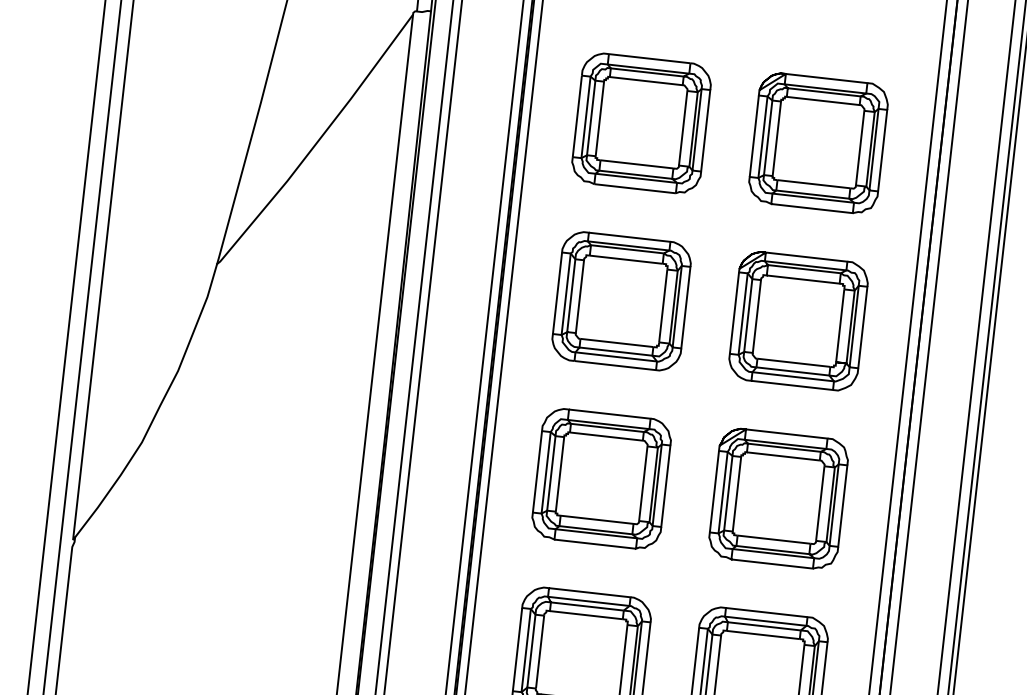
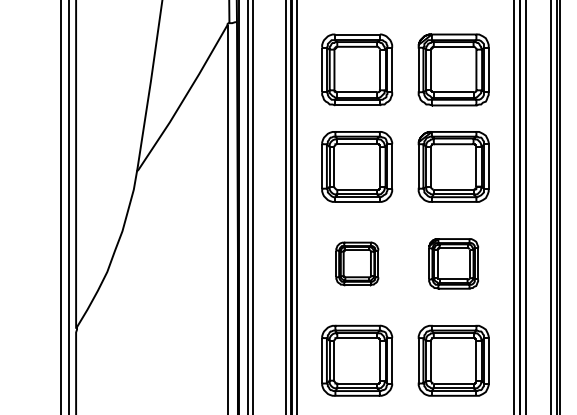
part: (602, 478) -> (357, 263), size x0.6
part: (778, 498) -> (453, 263), size x0.7

